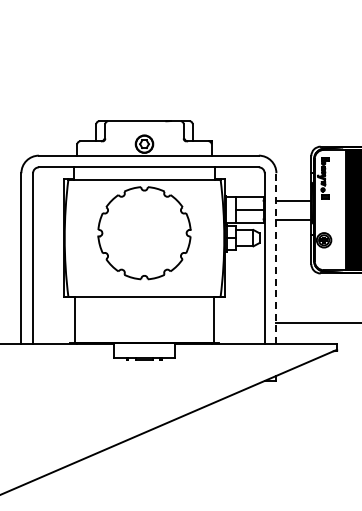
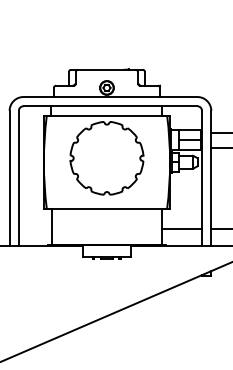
line: (276, 258) -> (211, 178), dashed -> solid
line: (239, 322) -> (182, 228), added

